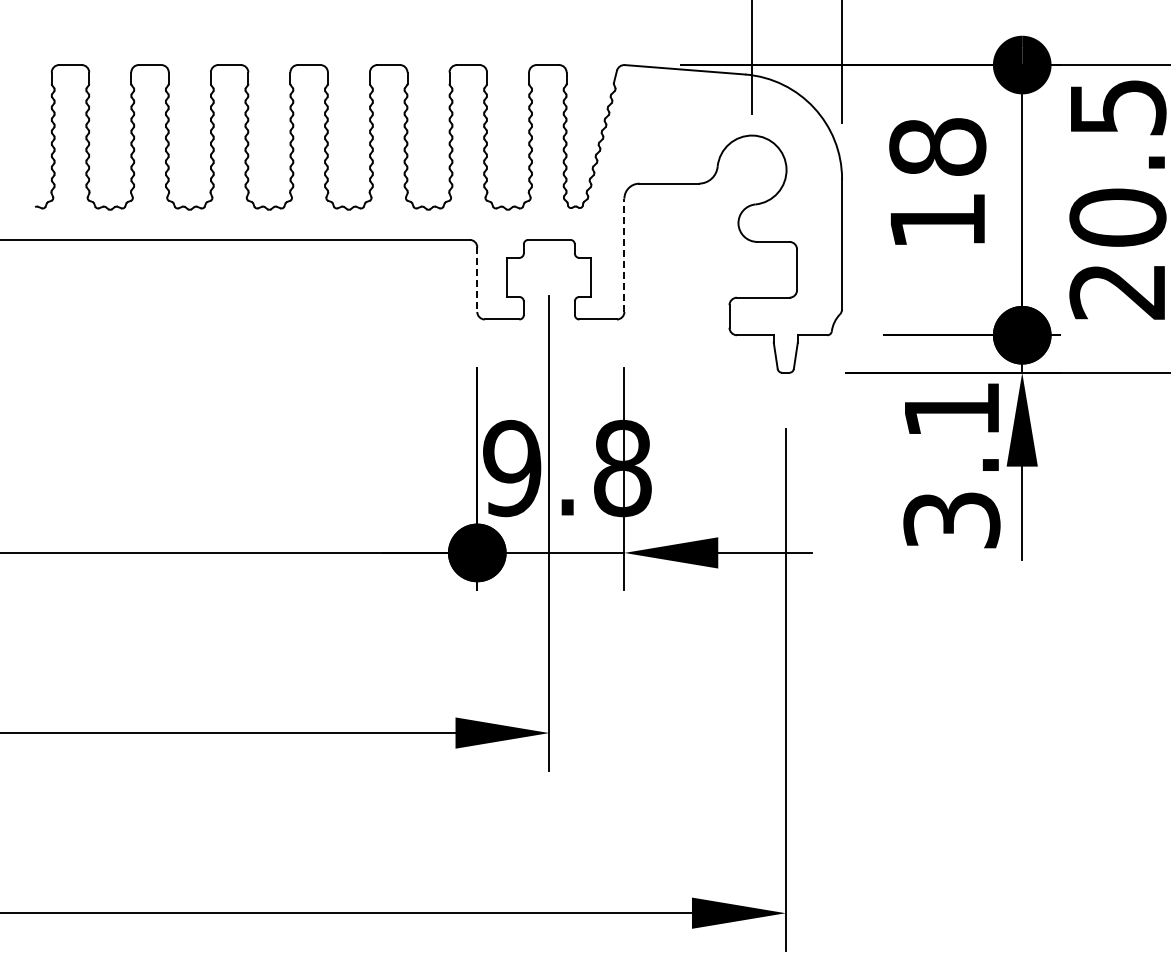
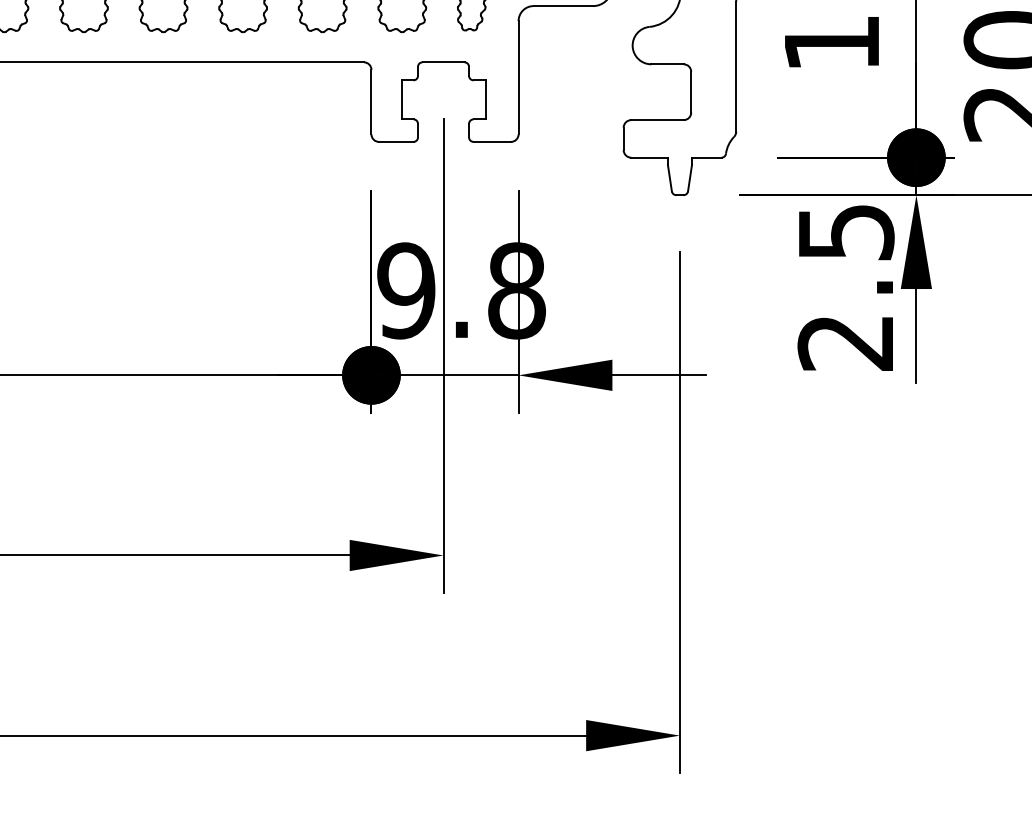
line: (624, 255) -> (518, 77), dashed -> solid
line: (477, 280) -> (371, 102), dashed -> solid
text: (951, 465) -> (845, 287), 3.1 -> 2.5

